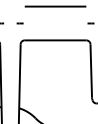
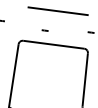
part: (19, 23) -> (44, 30), moved

